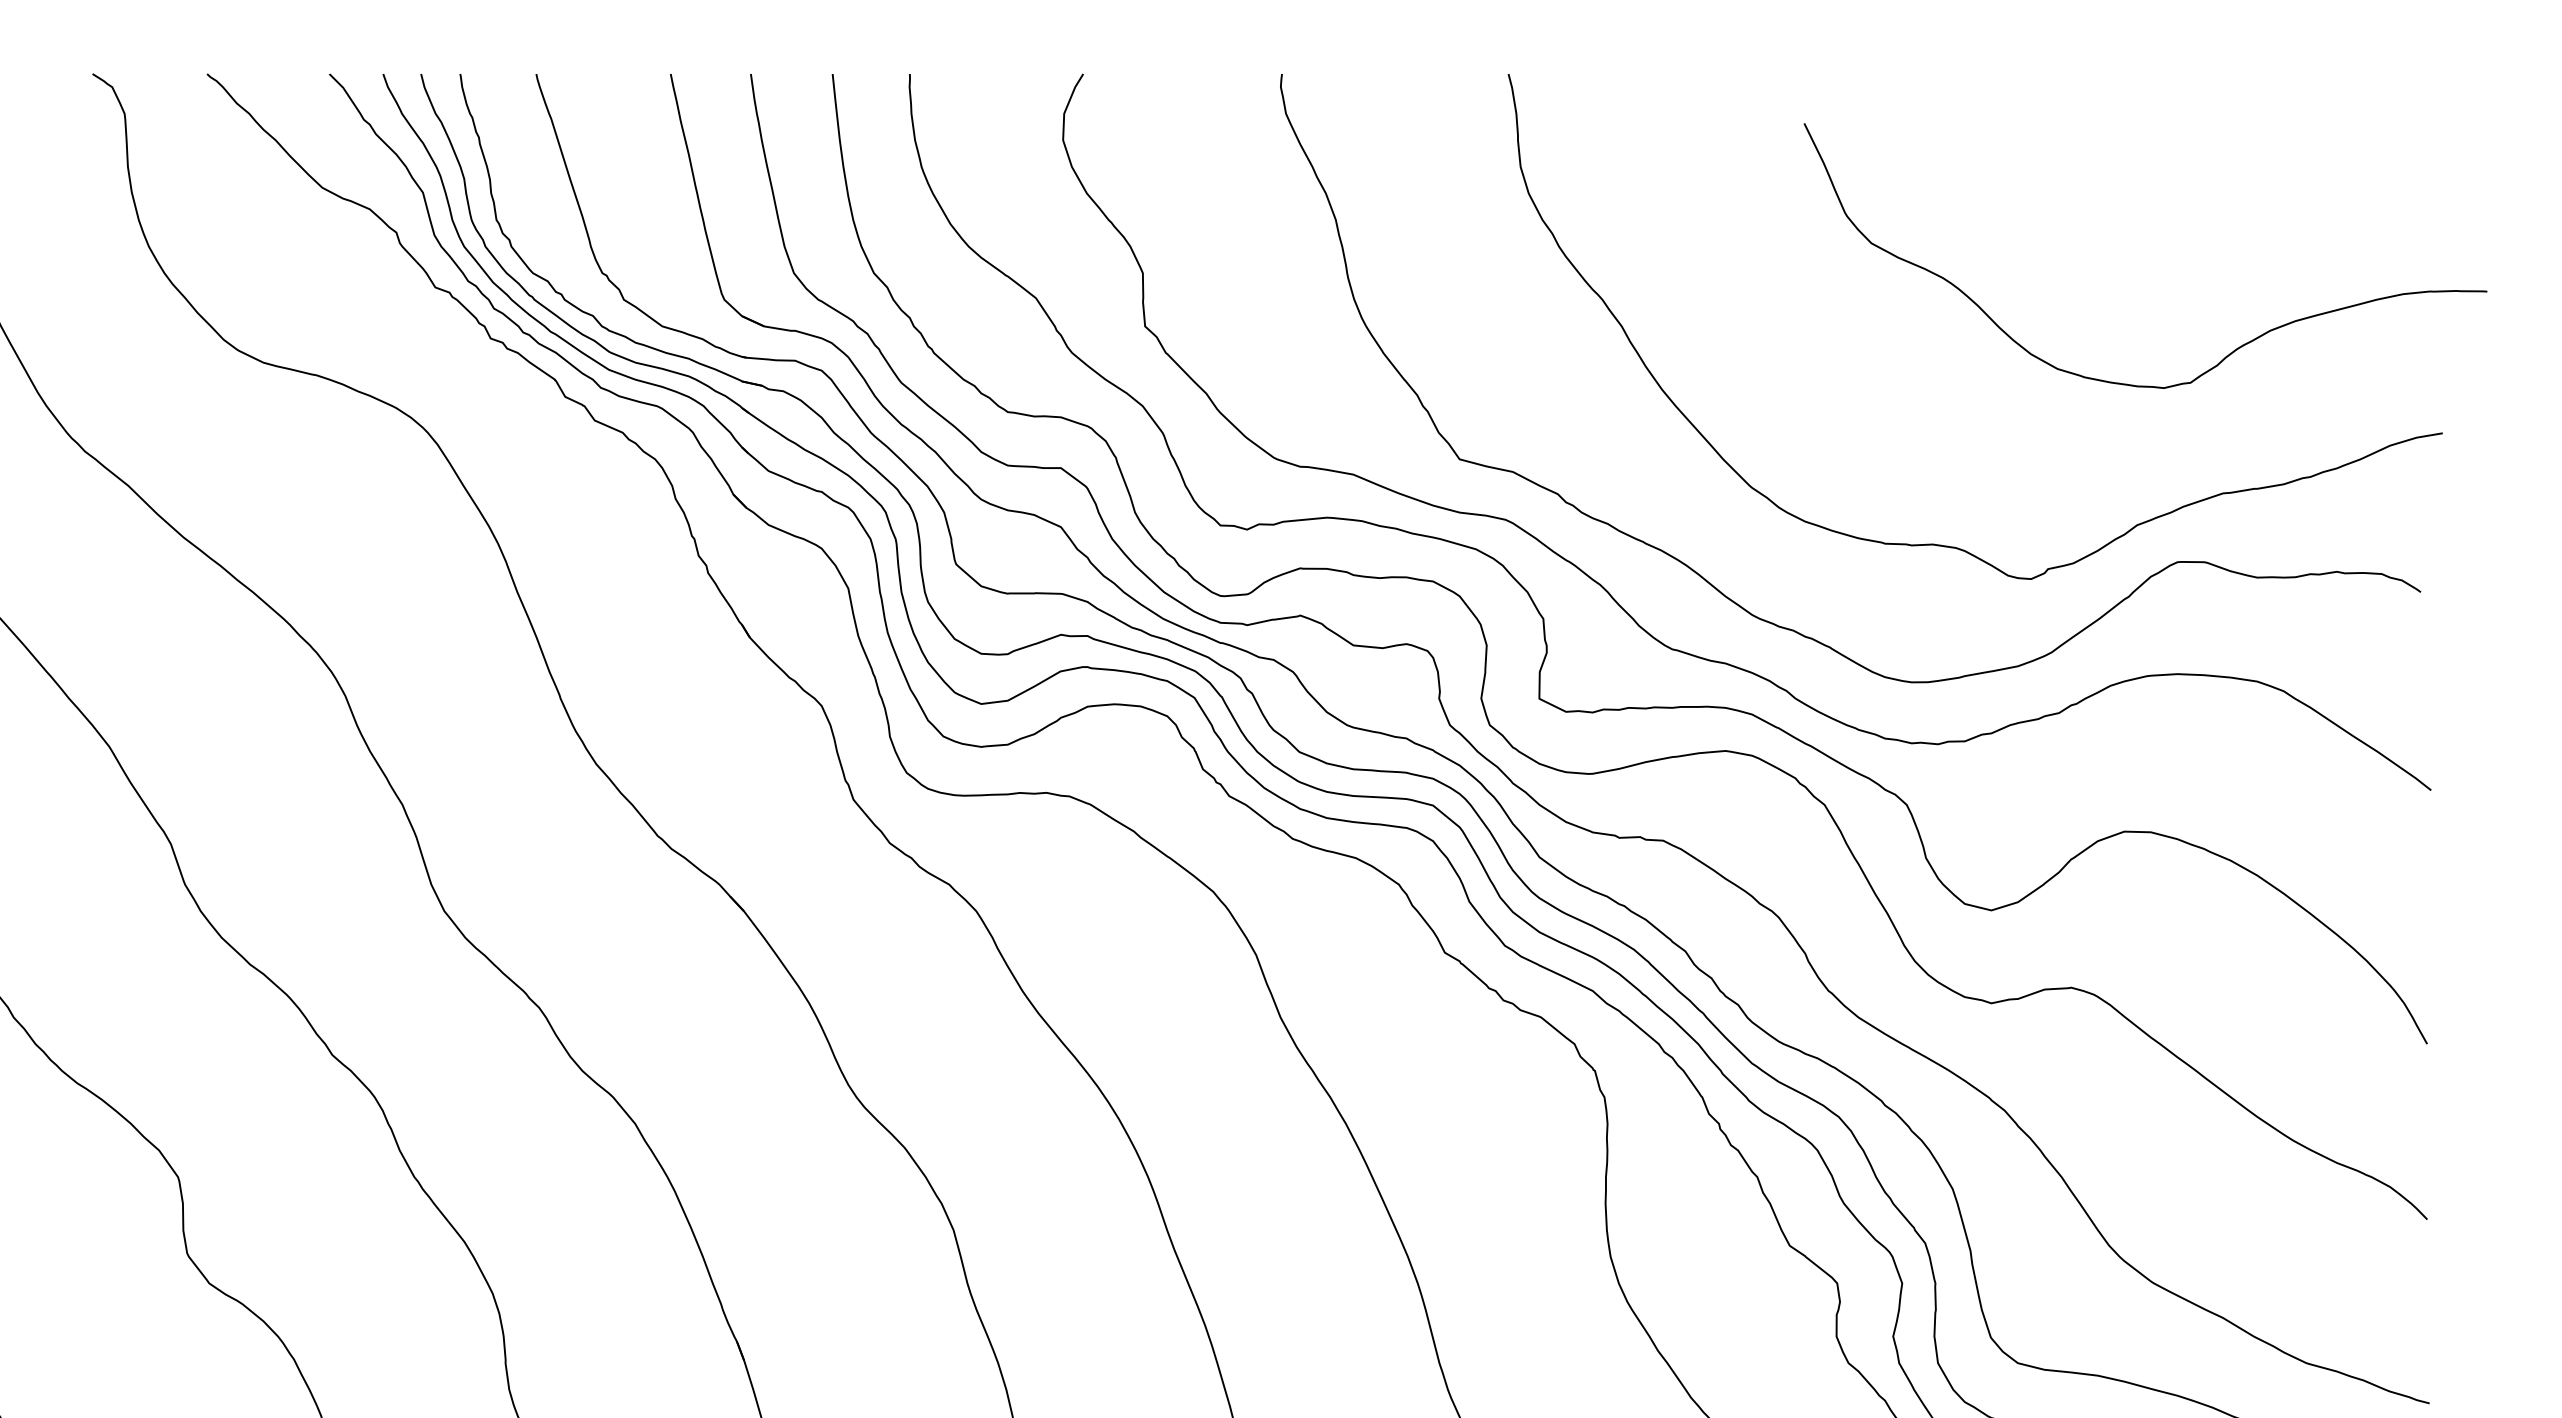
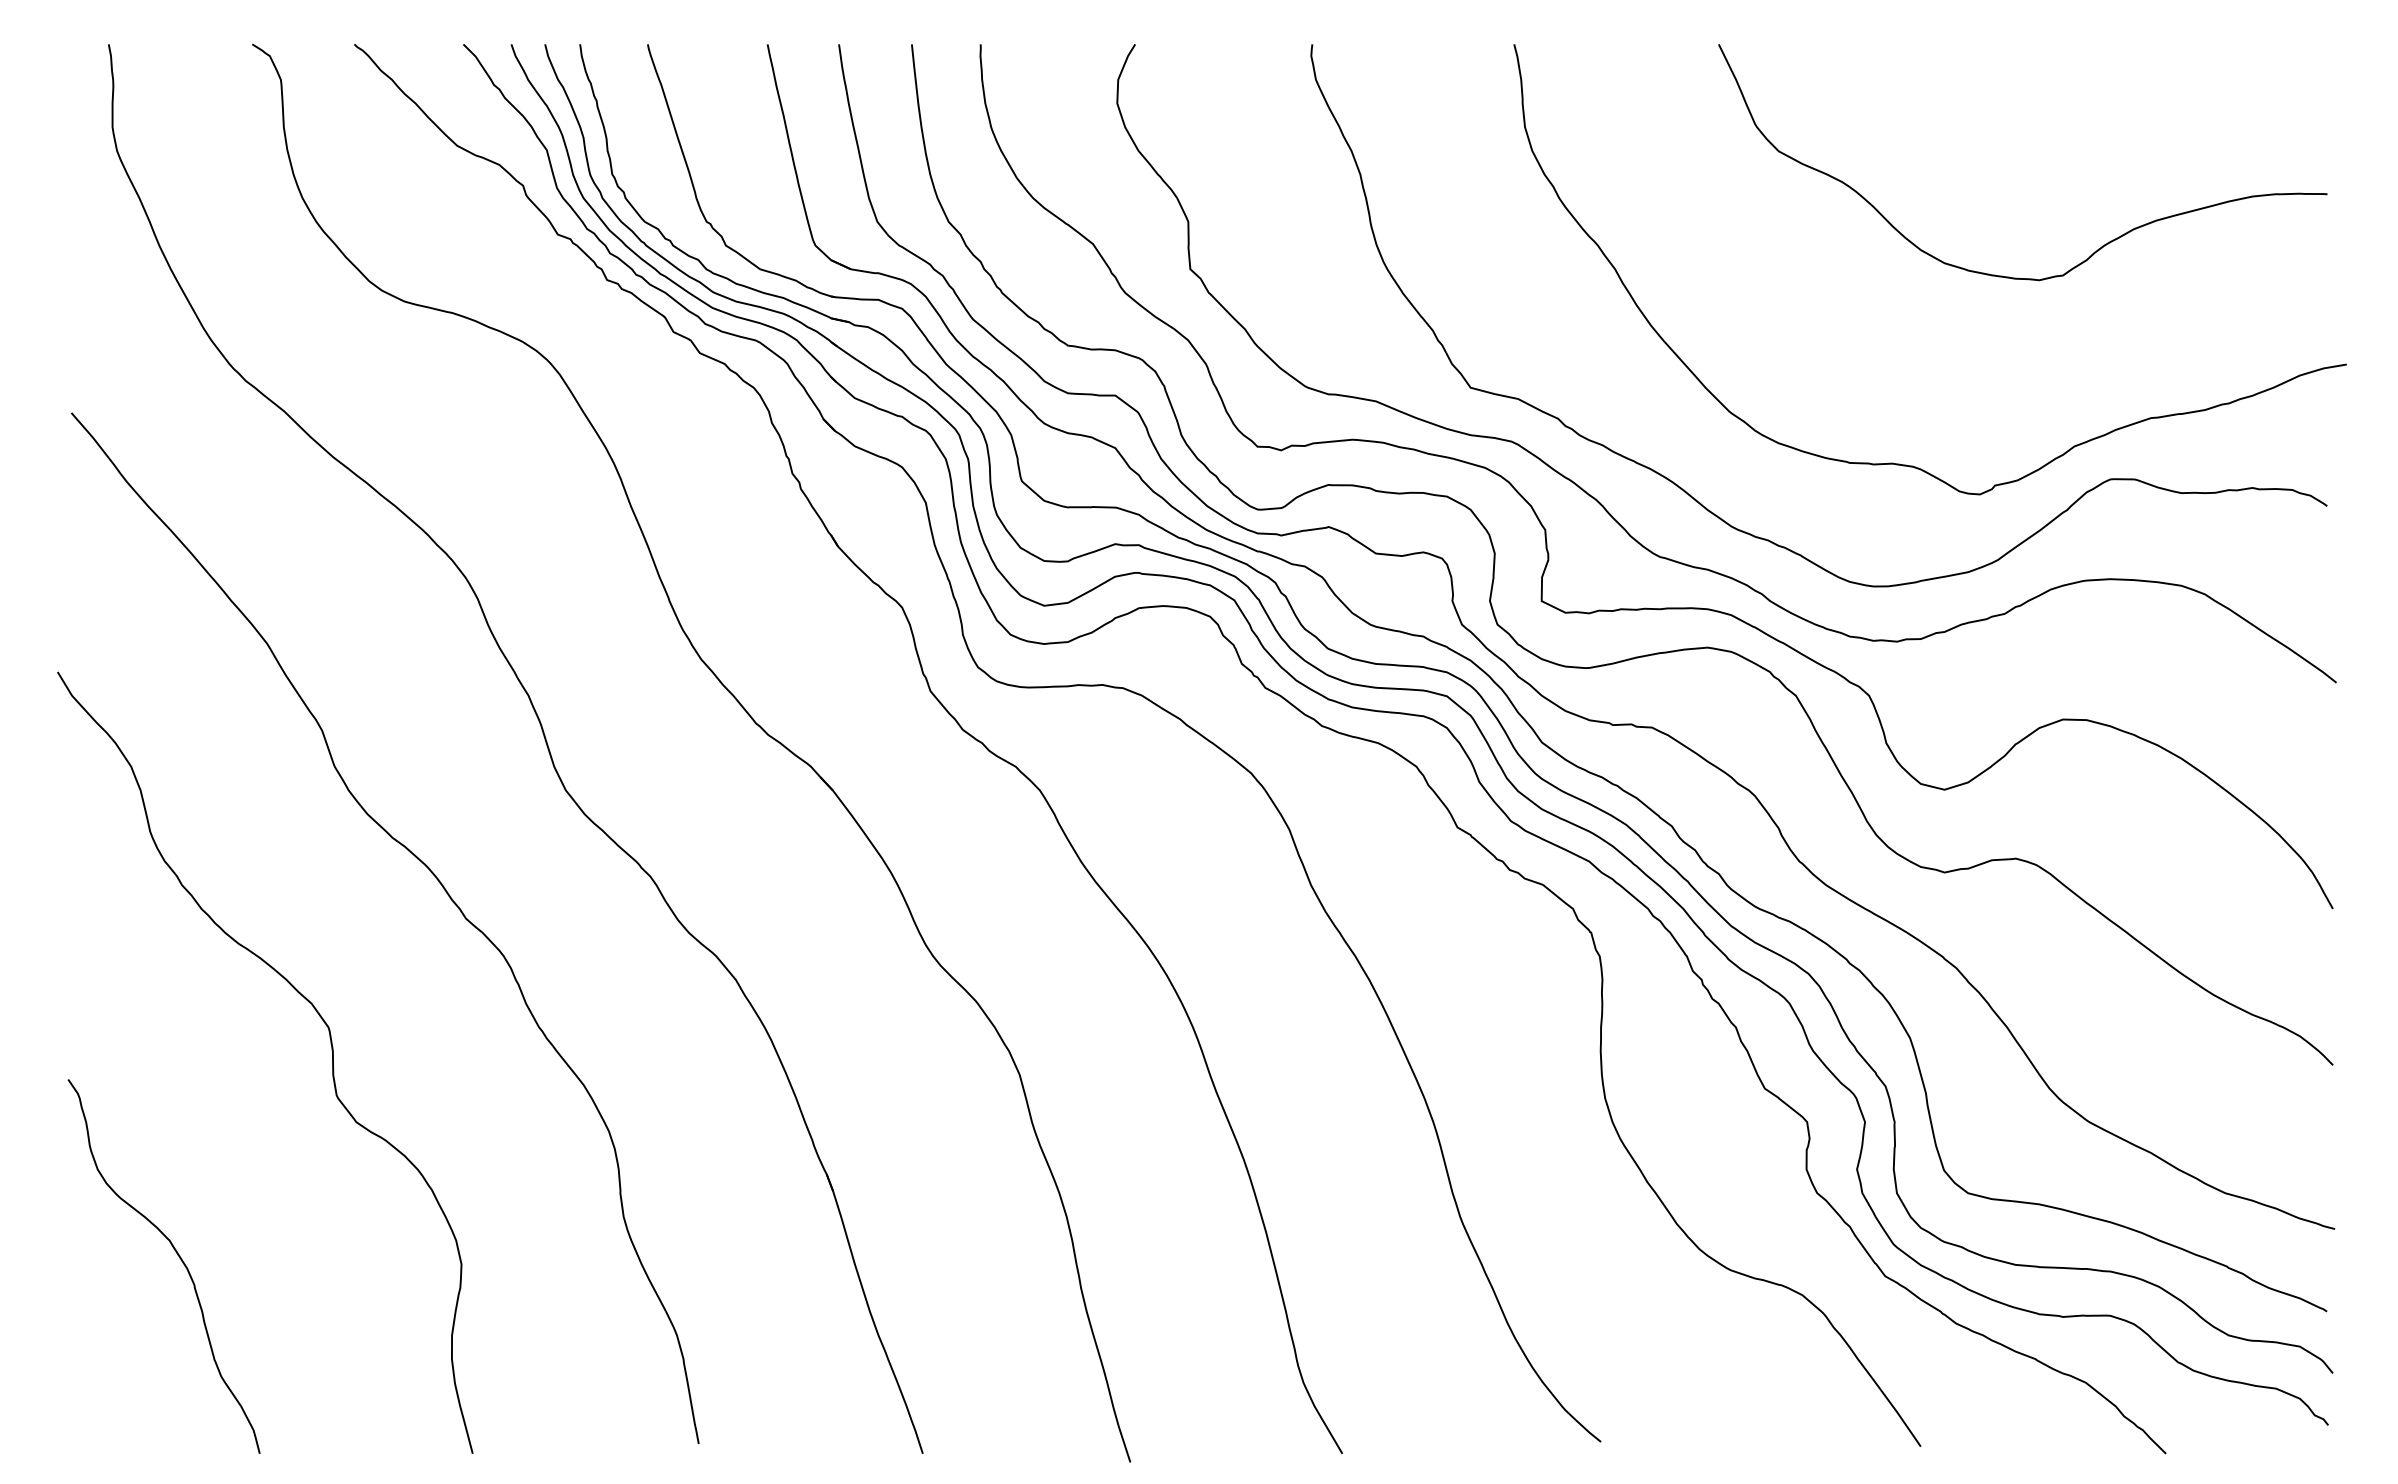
curve: (2225, 355) -> (2094, 251), moved

